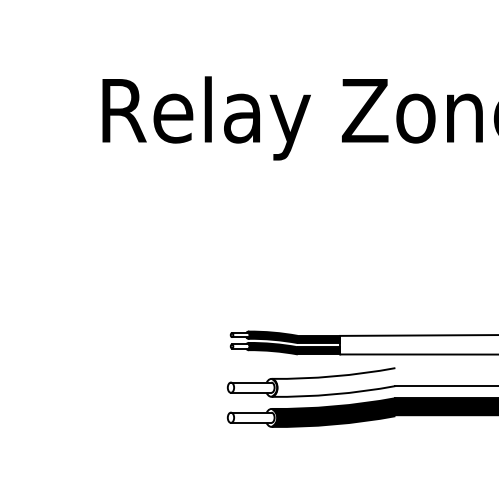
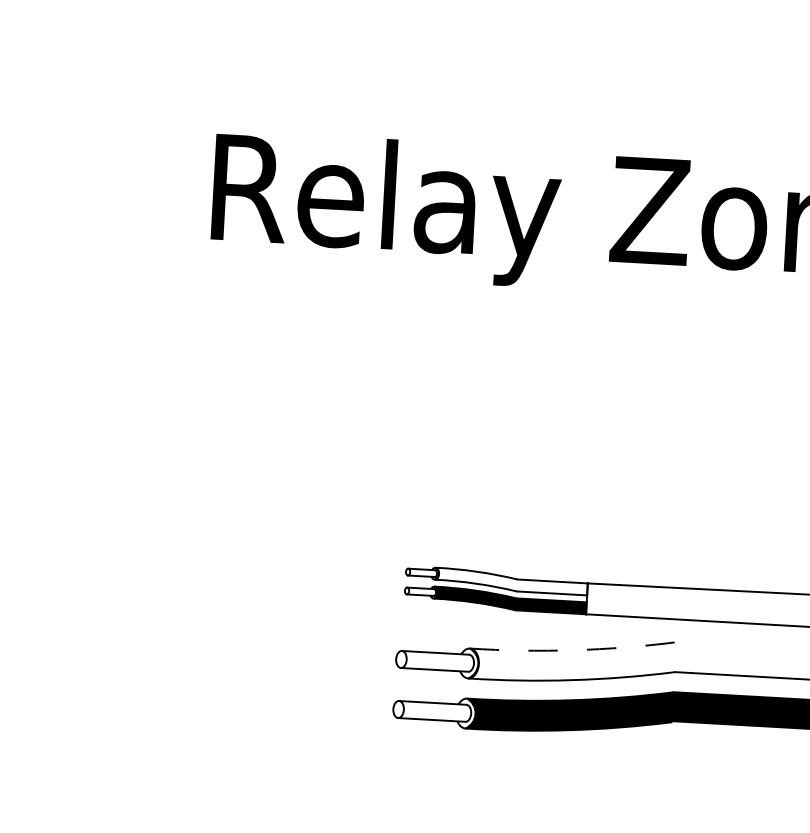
fill: (294, 337) -> (511, 581), removed
arc: (333, 376) -> (573, 650), solid -> dashed

